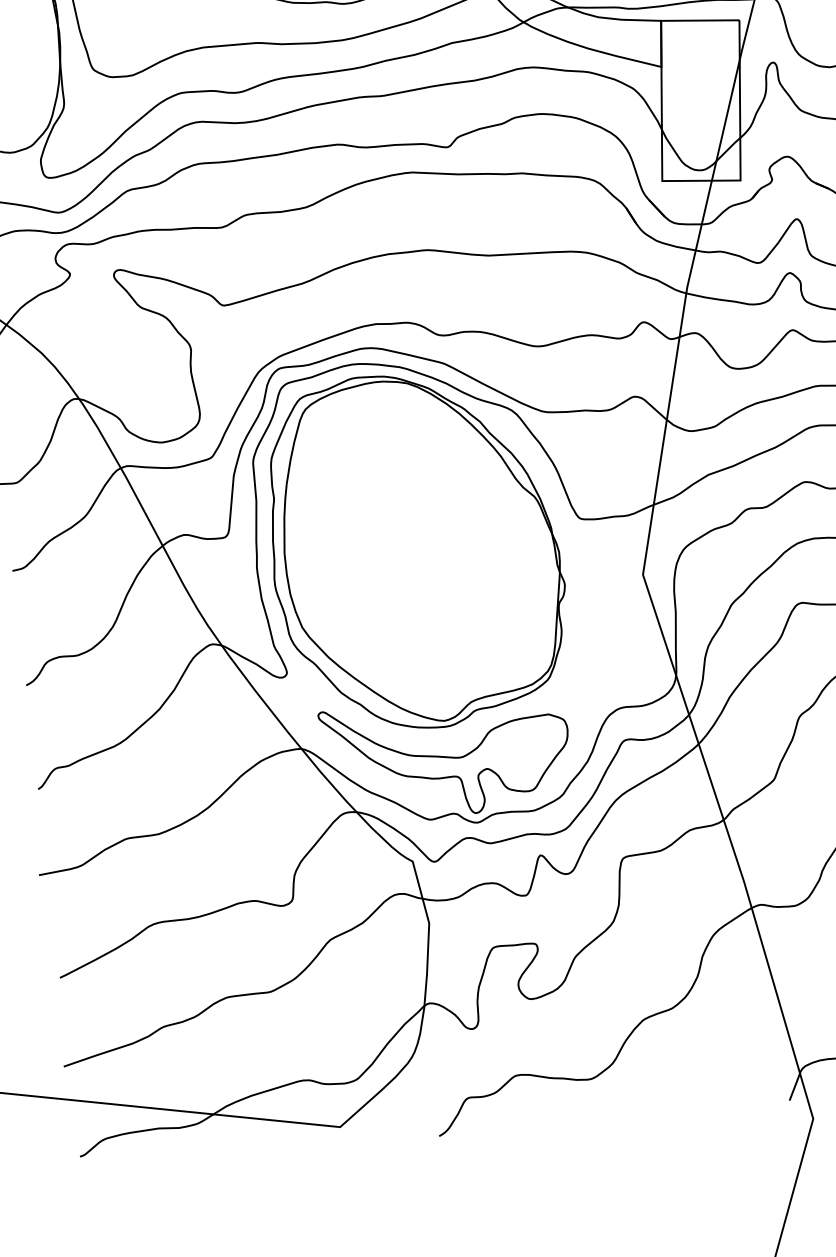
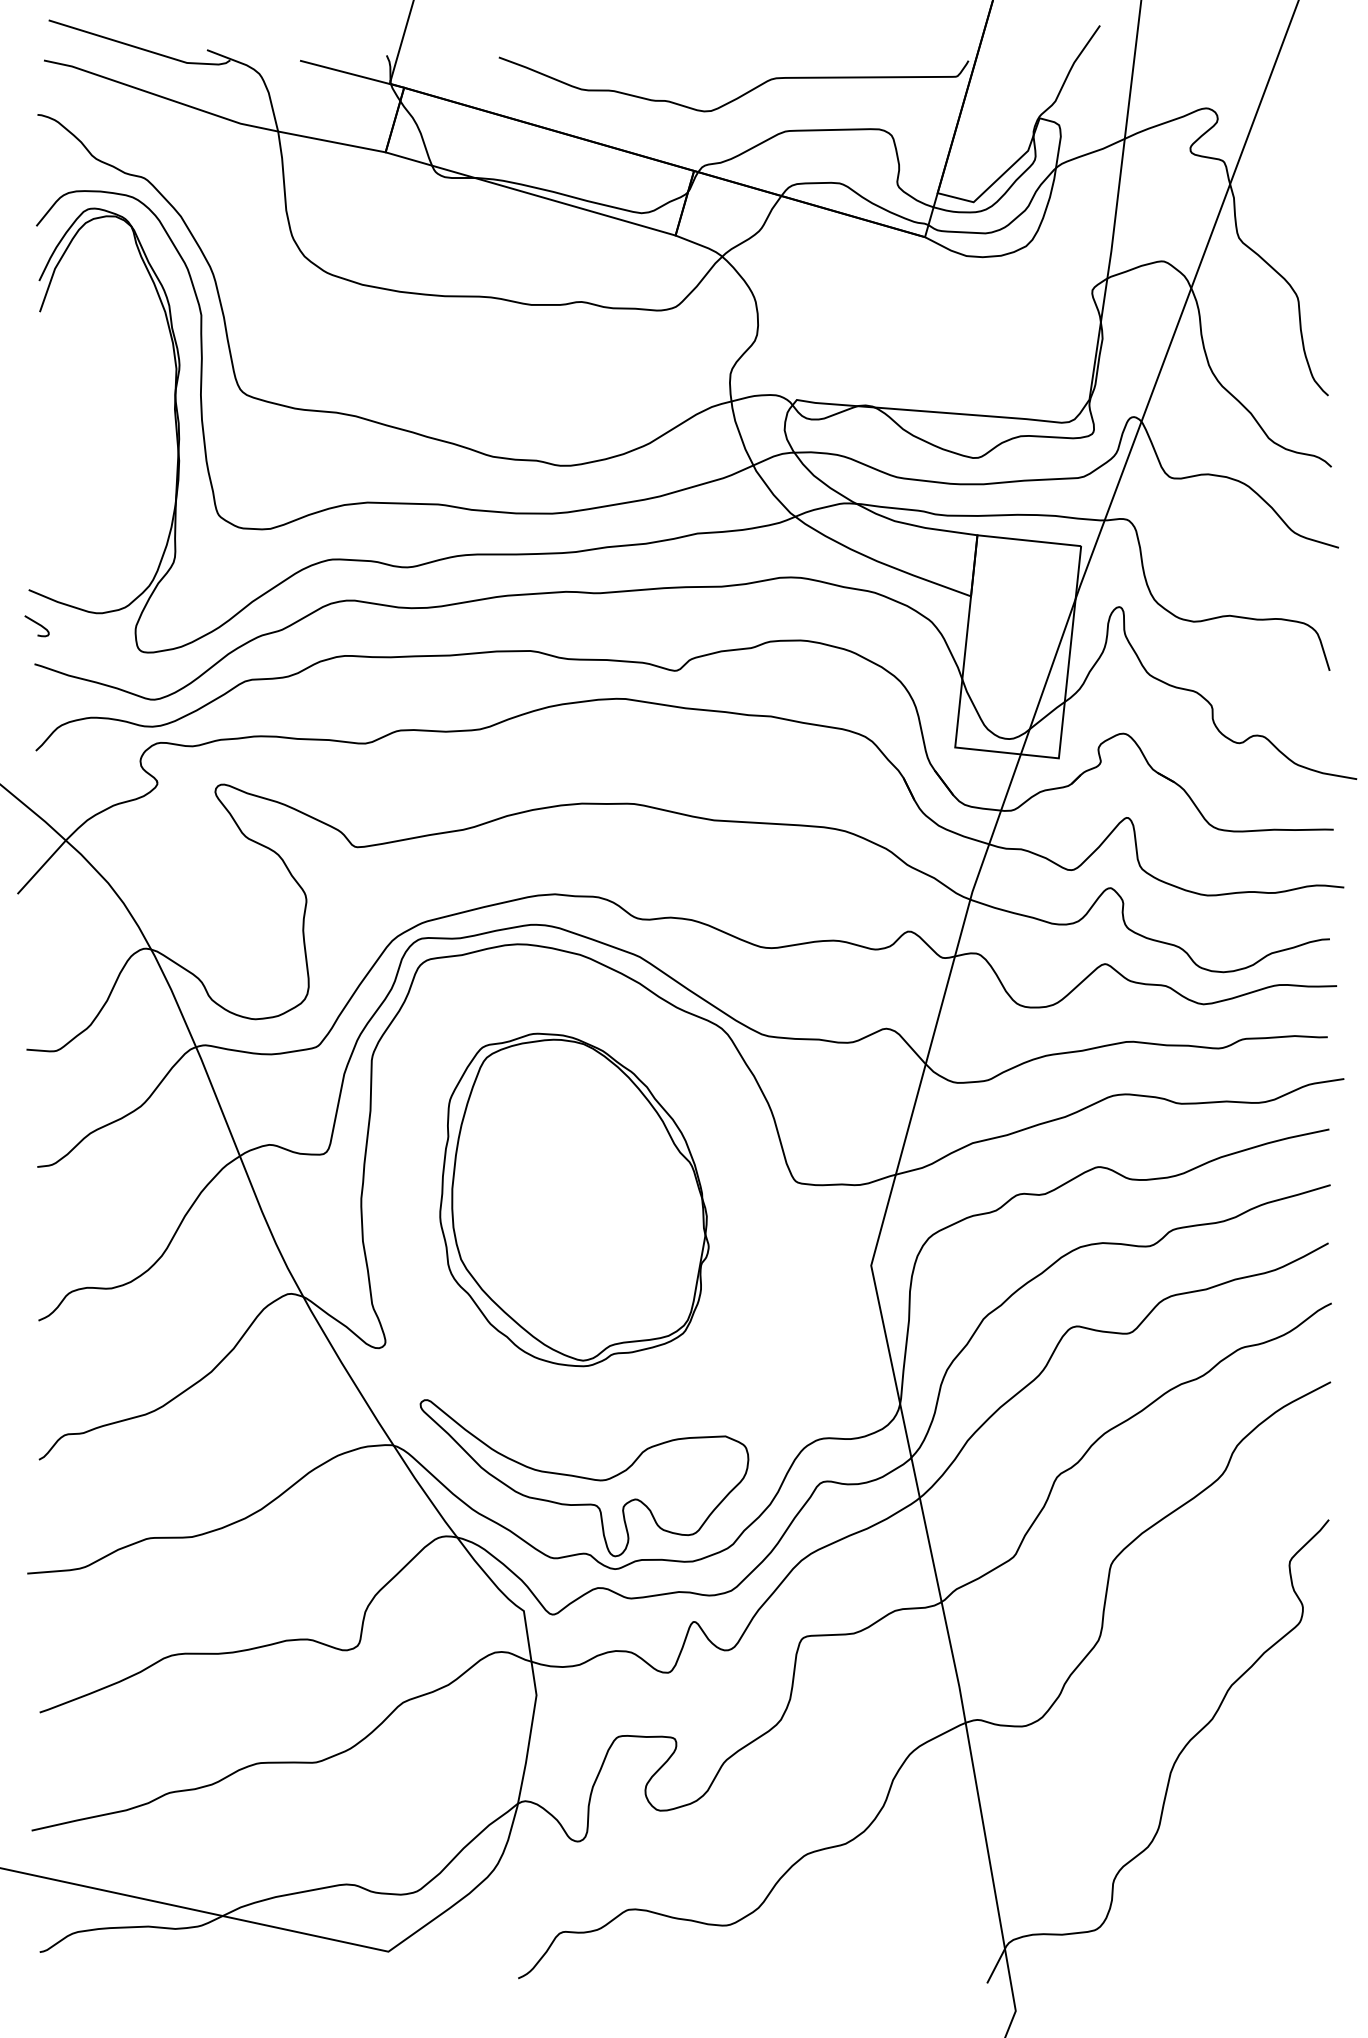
part: (416, 550) -> (574, 1199), size x0.7

